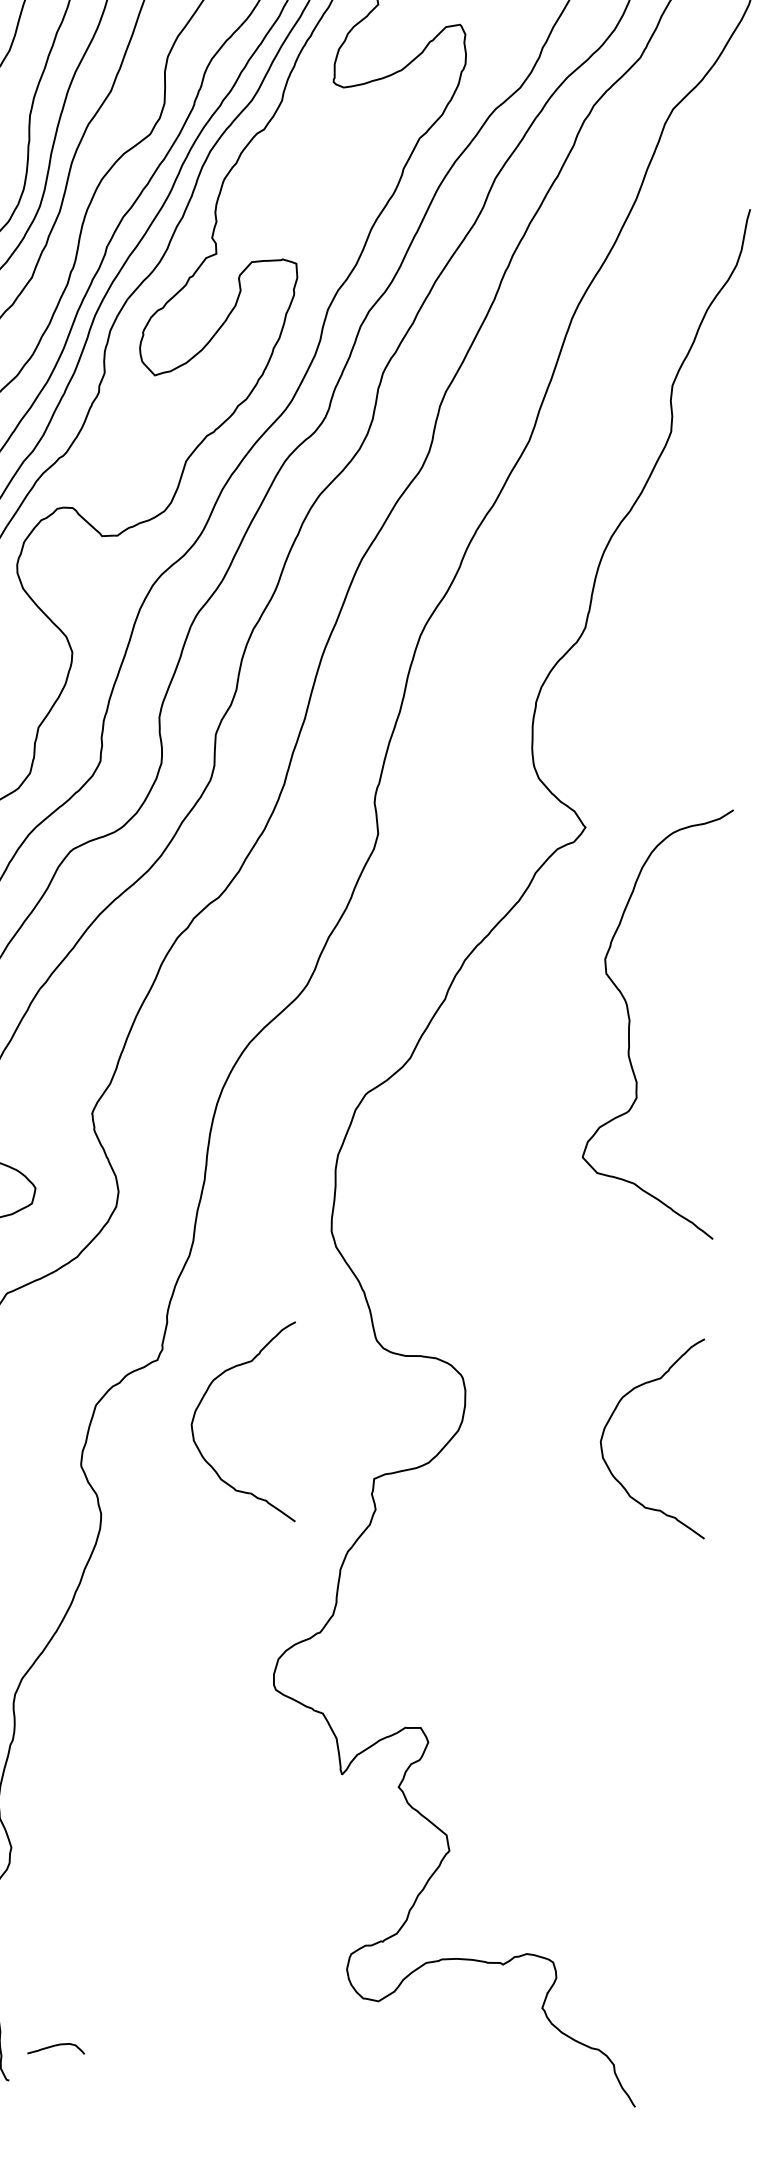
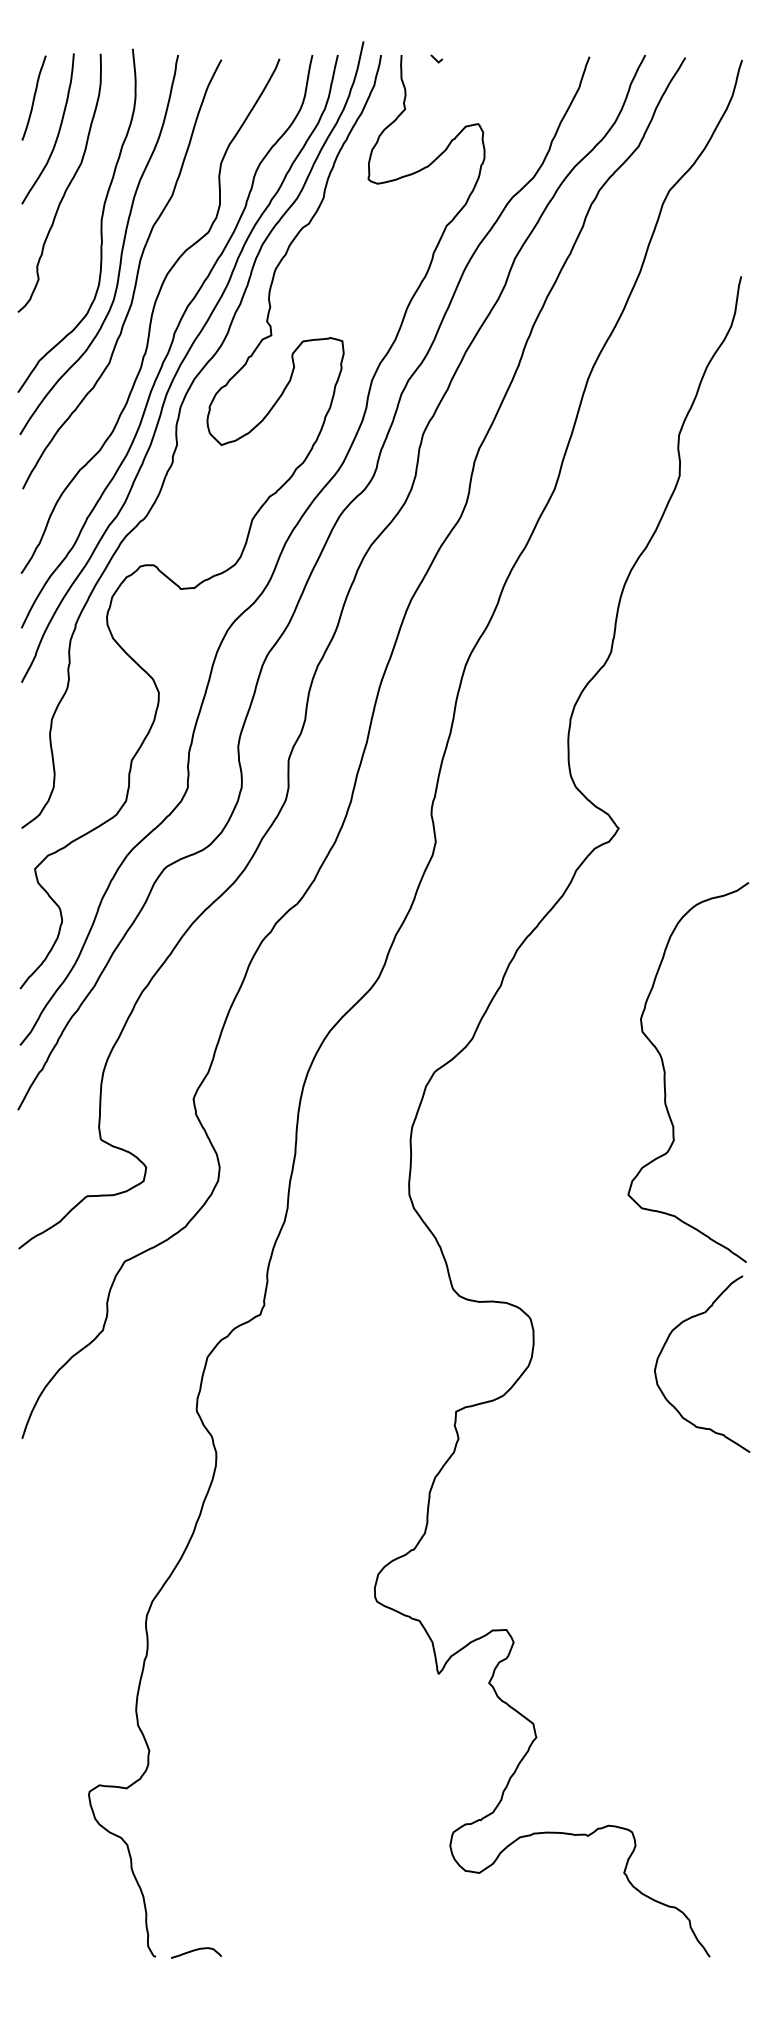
curve: (630, 1020) -> (665, 1072), moved
curve: (204, 1396) -> (303, 1345), removed
curve: (56, 2046) -> (196, 1950), moved

